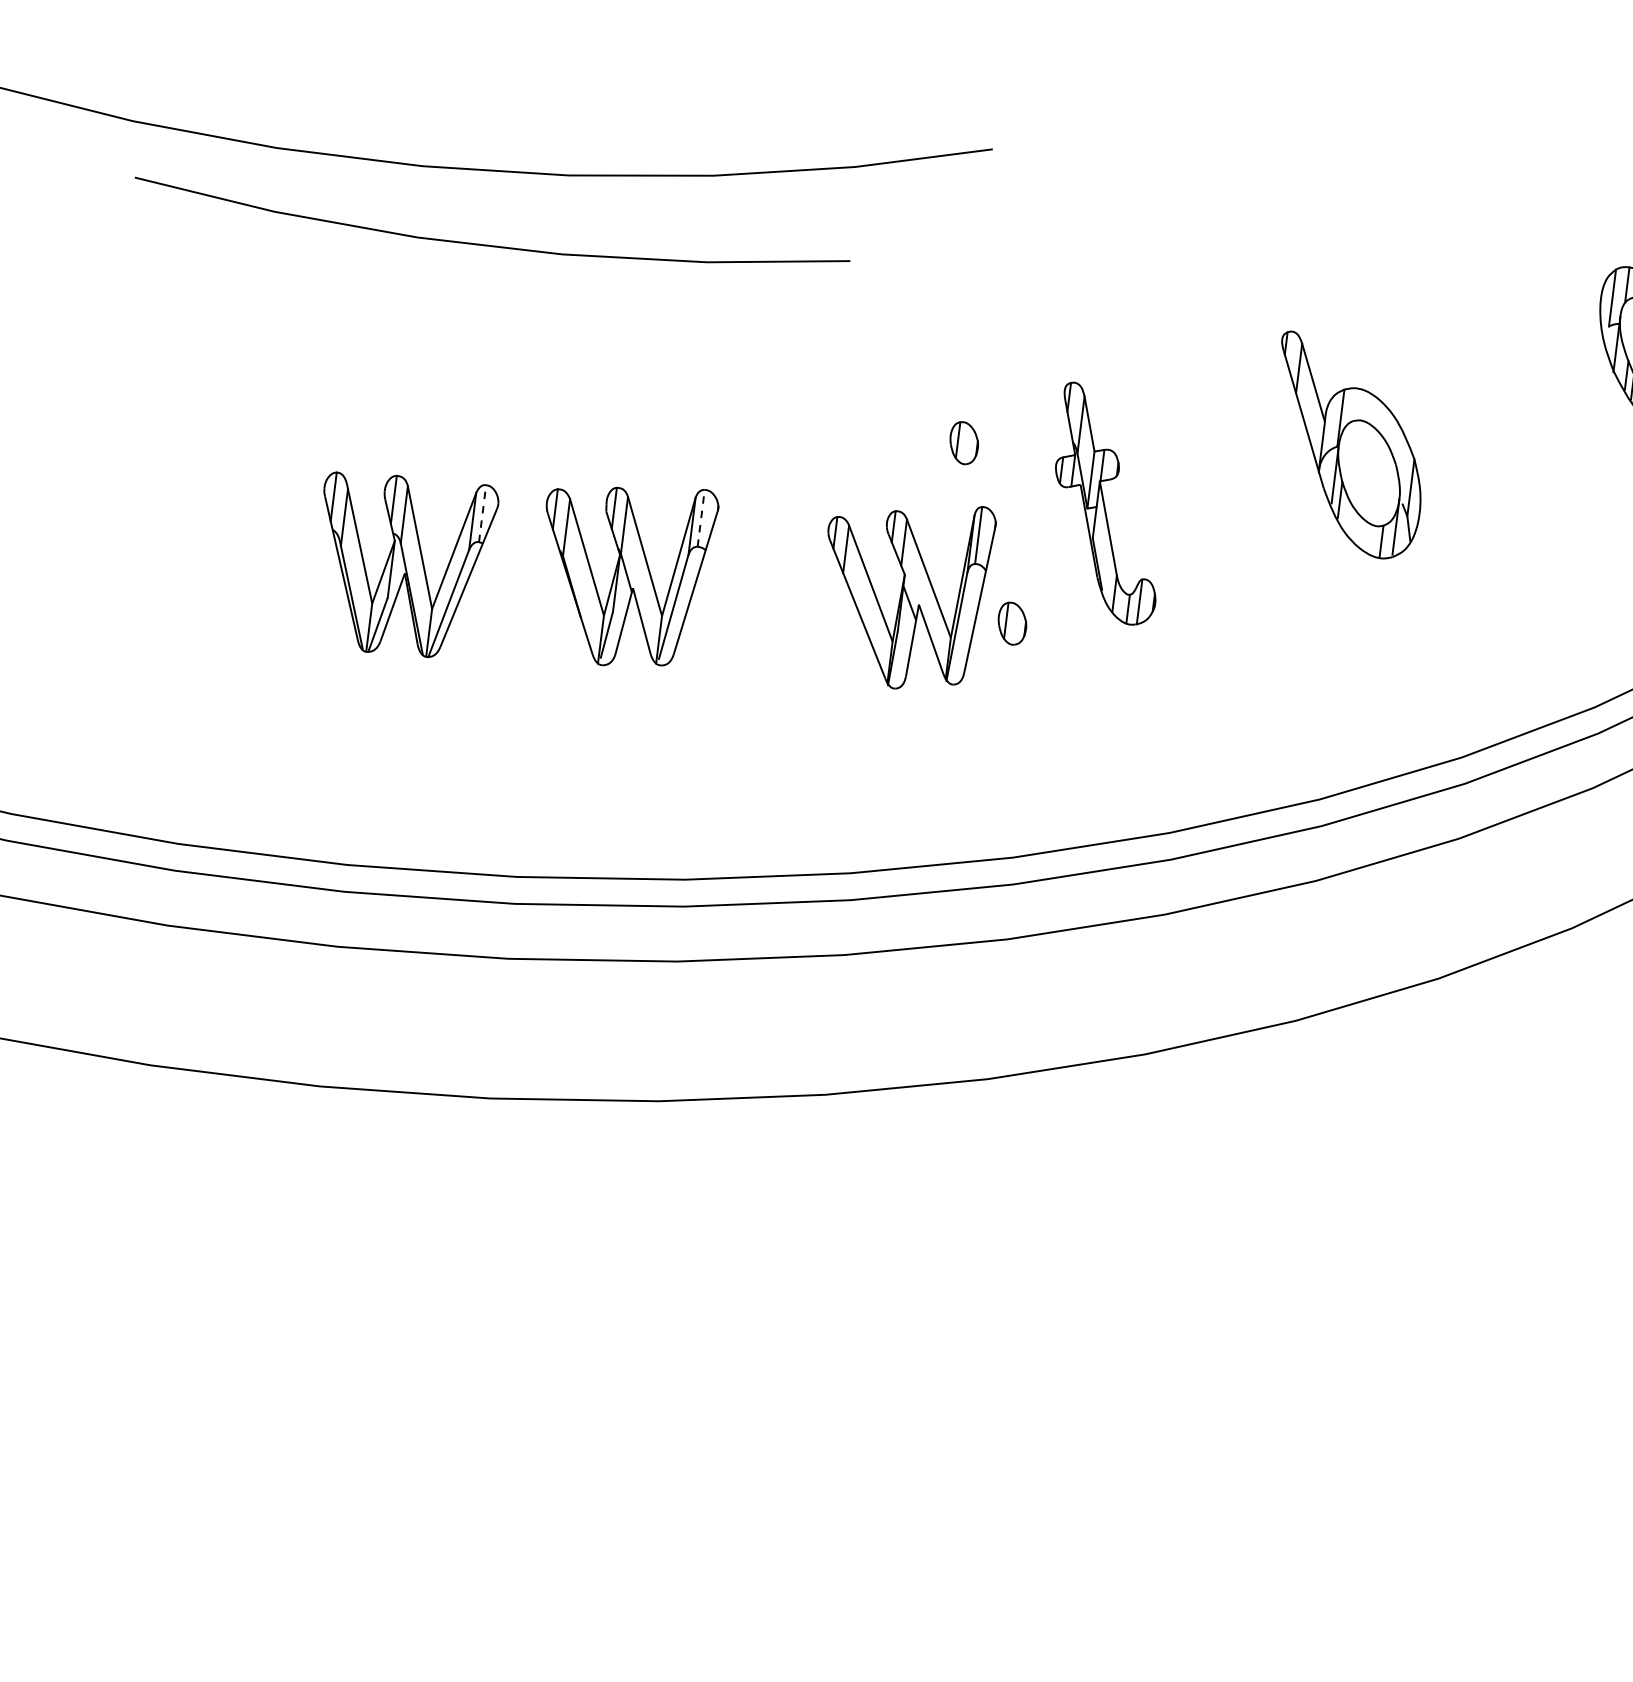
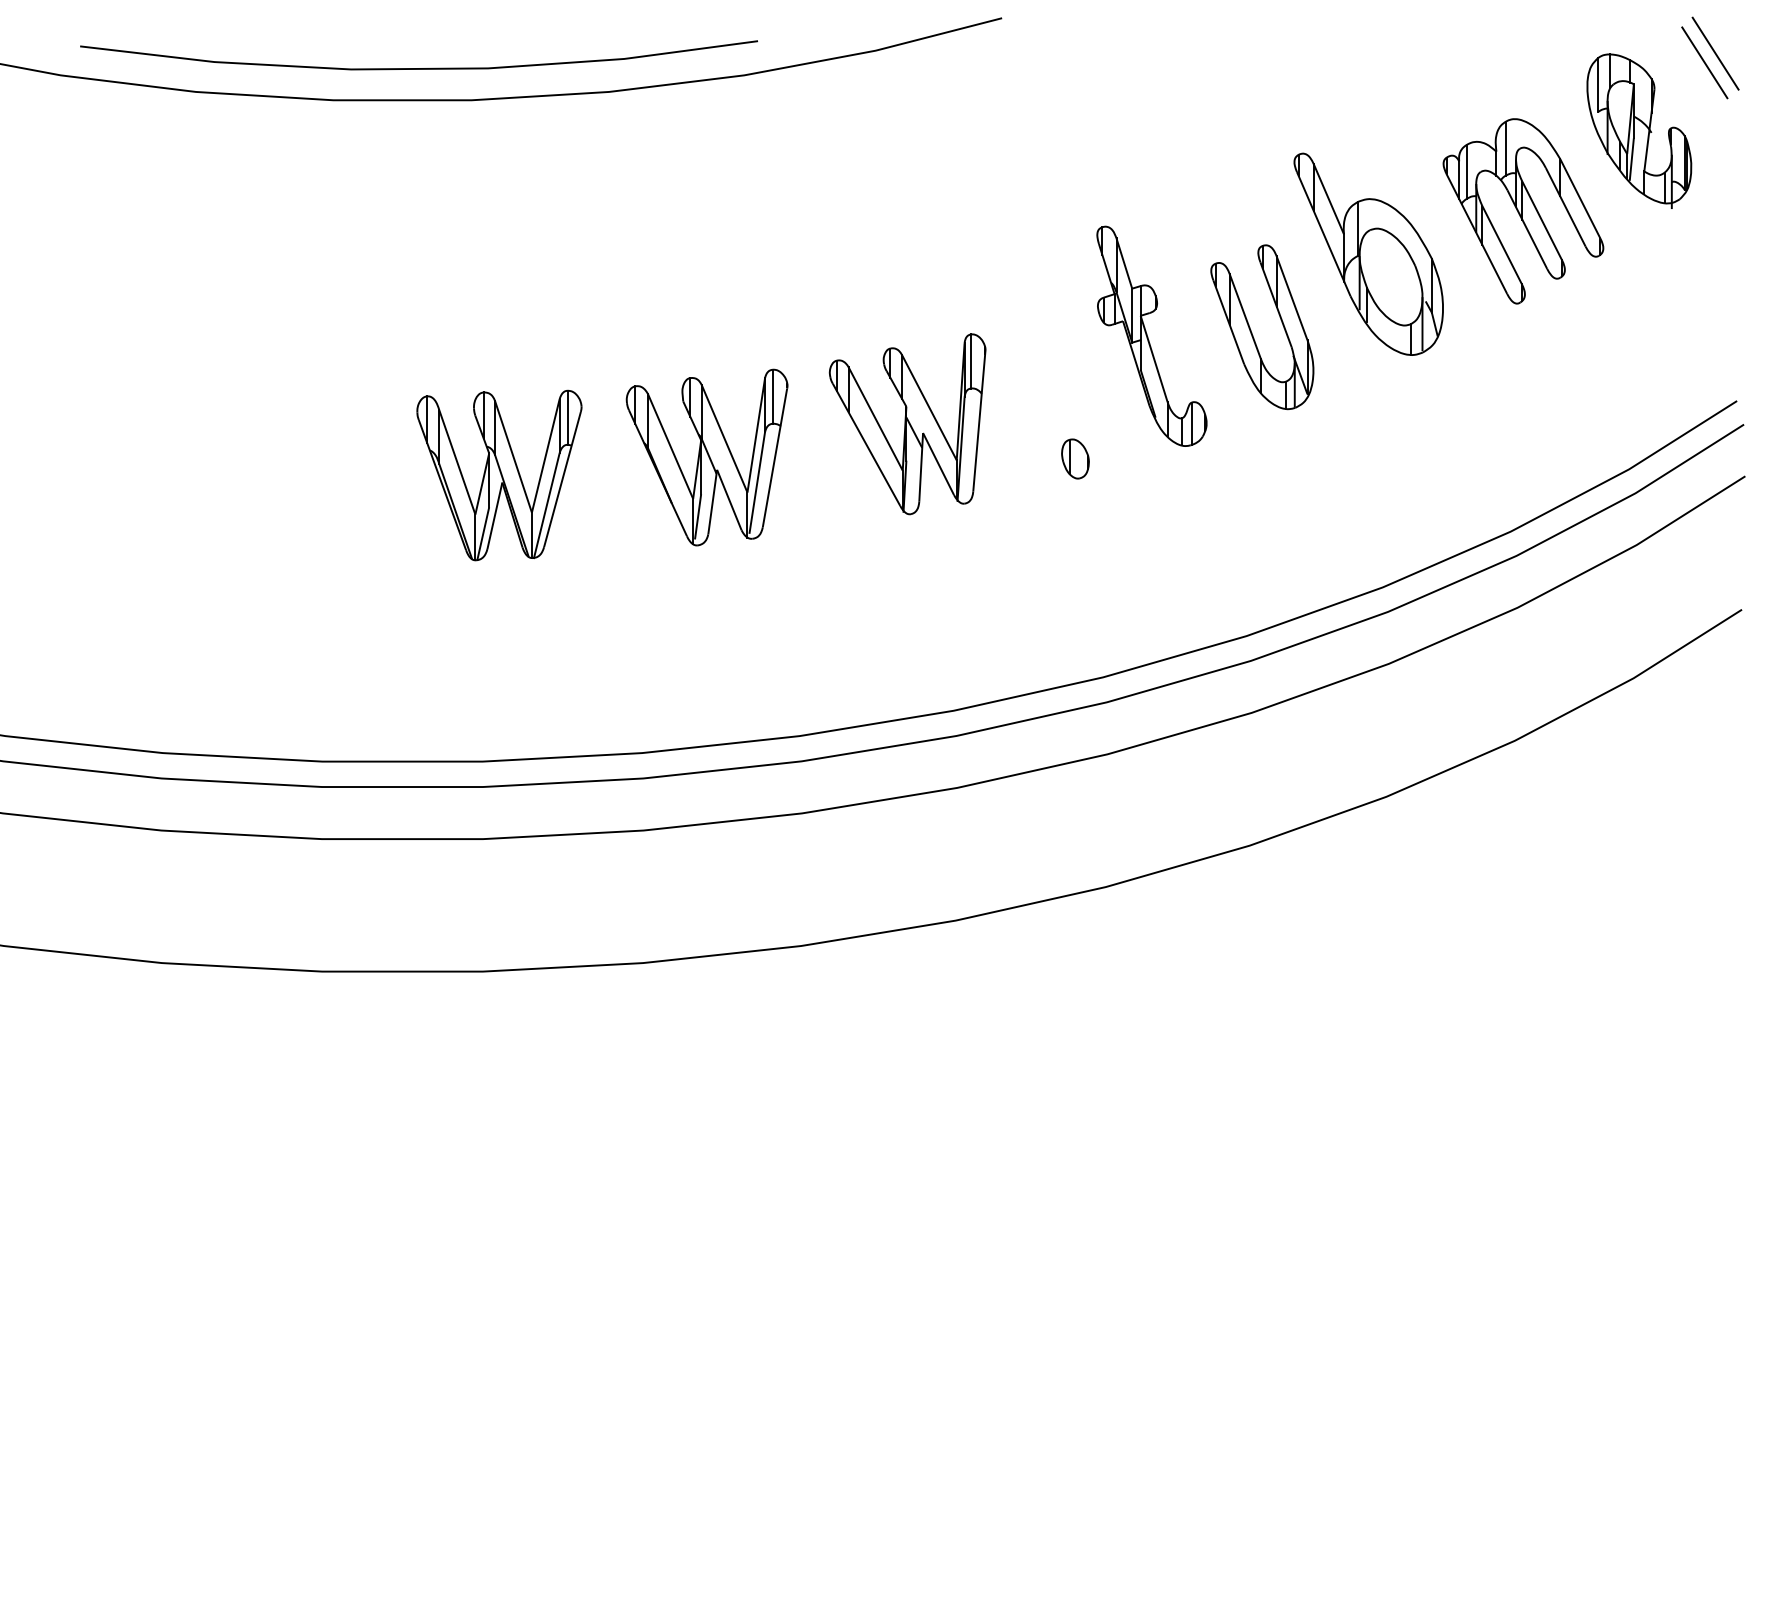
curve: (488, 245) -> (418, 68), moved
part: (1517, 421) -> (1523, 211), added
part: (964, 442) -> (1009, 295), removed
line: (482, 513) -> (567, 417), dashed -> solid
part: (1215, 513) -> (1252, 332), added
line: (701, 518) -> (772, 396), dashed -> solid
part: (903, 593) -> (907, 424), moved

